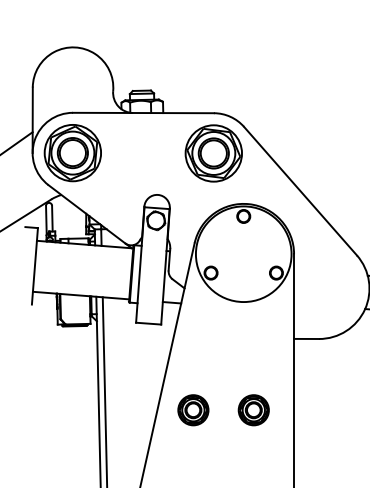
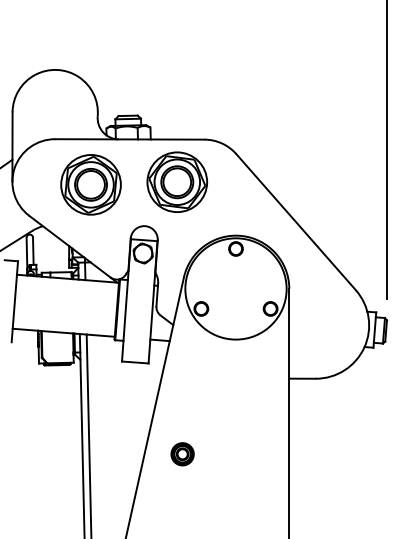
part: (72, 152) -> (90, 184), moved
part: (213, 152) -> (176, 181), moved
part: (193, 410) -> (182, 454), size x0.7
part: (253, 410) -> (246, 454), removed

